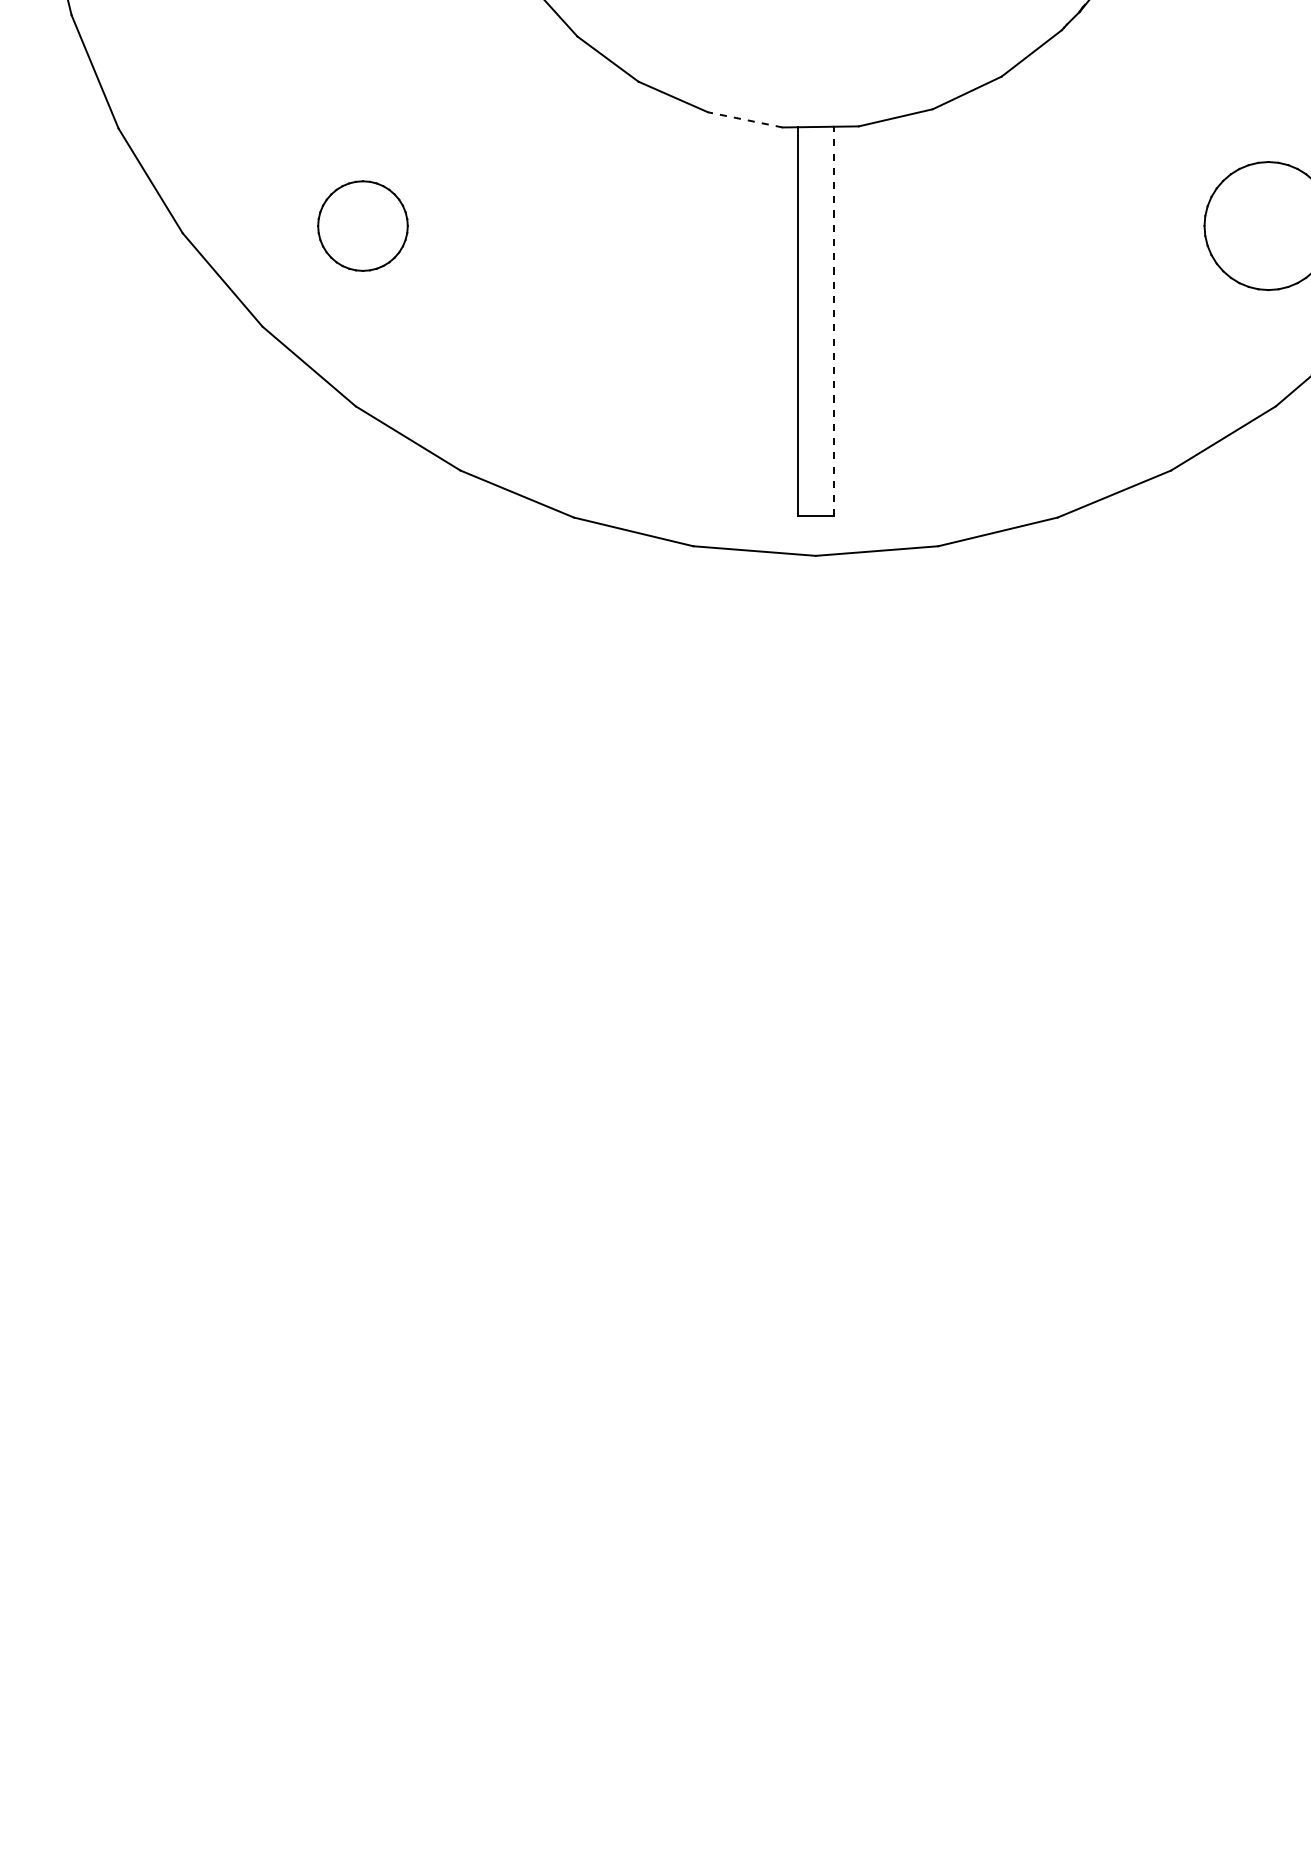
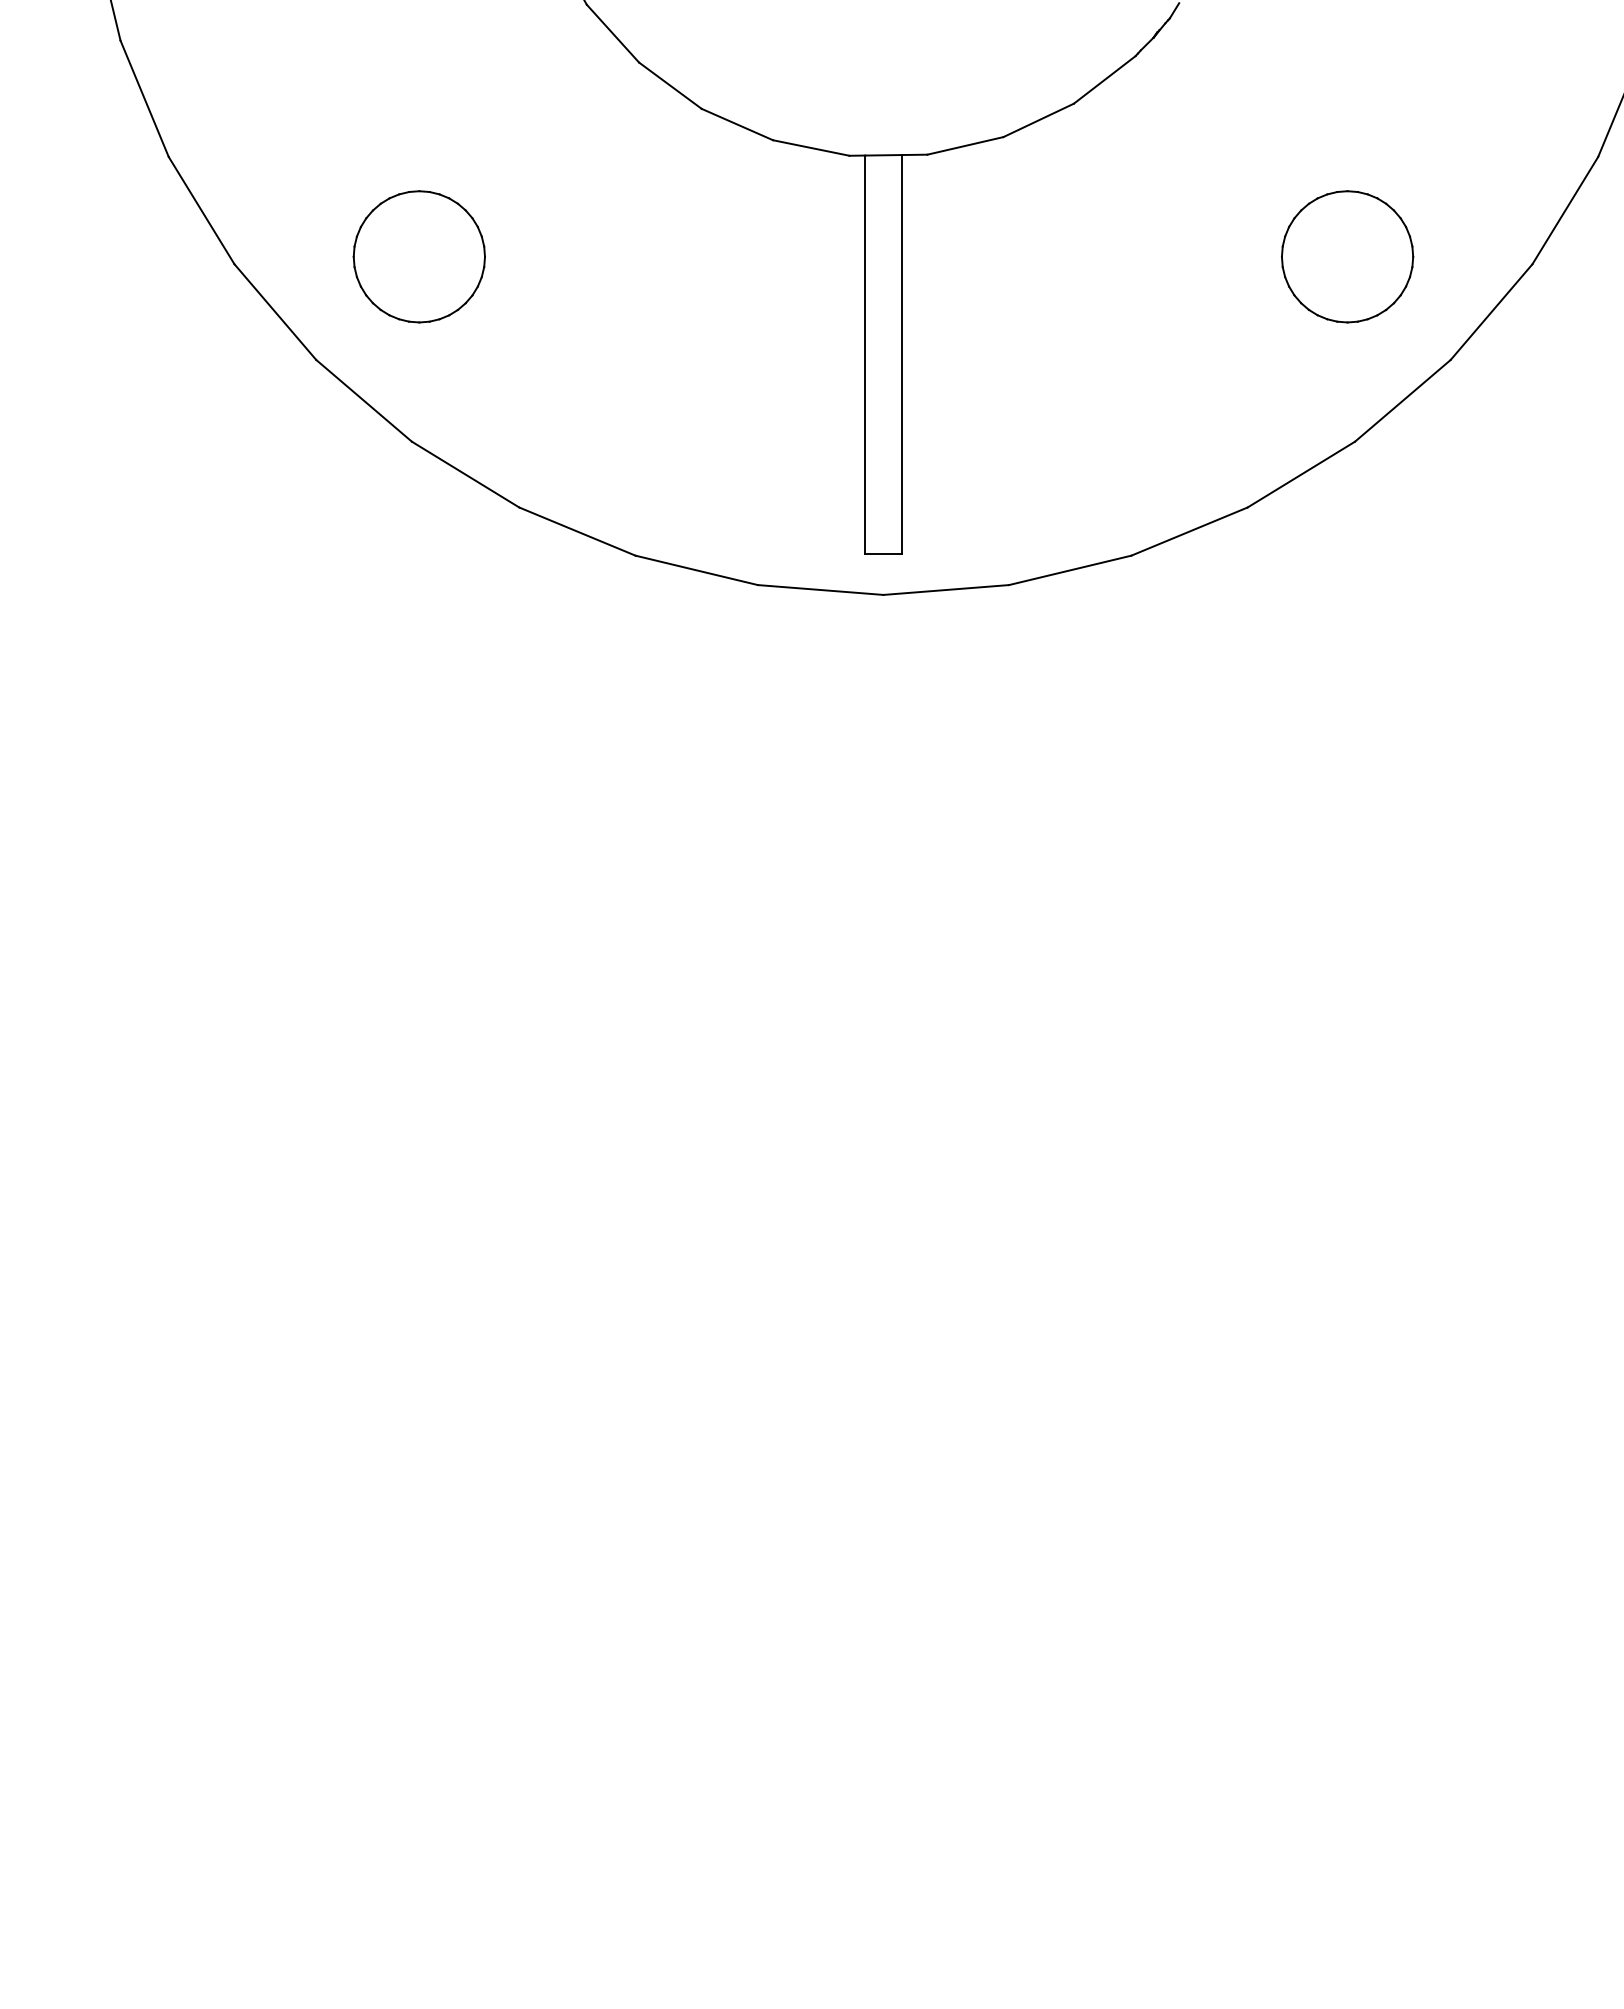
line: (745, 120) -> (811, 148), dashed -> solid
part: (362, 225) -> (418, 256), size x1.43
line: (833, 321) -> (901, 354), dashed -> solid

